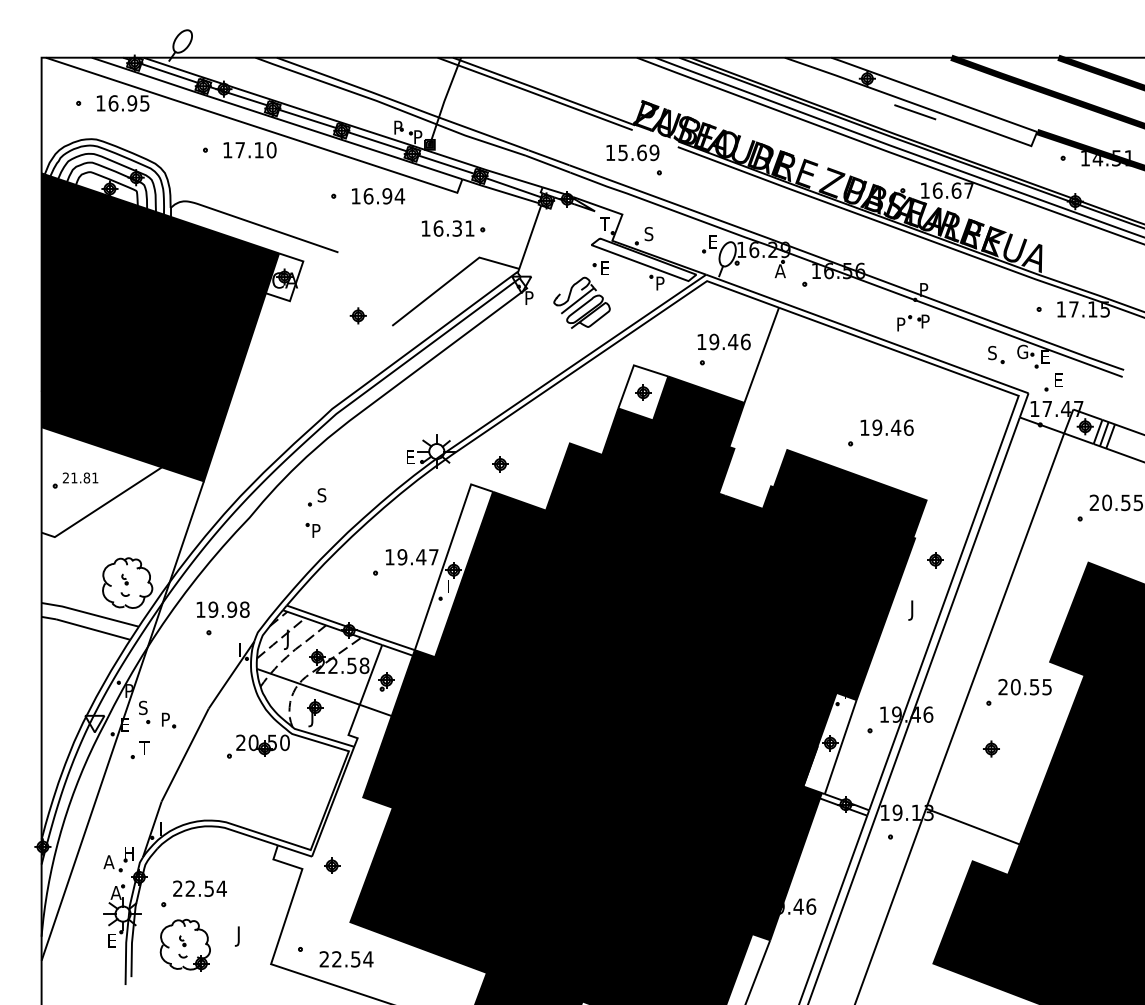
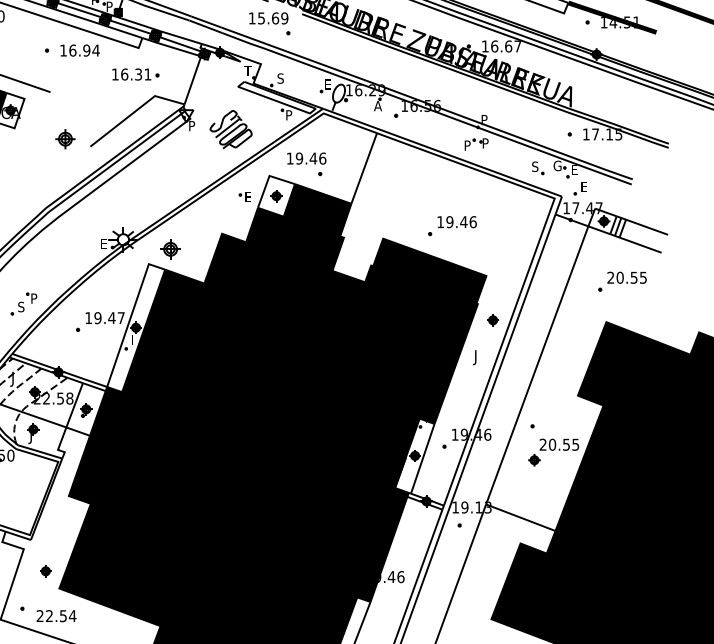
part: (600, 267) -> (244, 196), moved
part: (357, 315) -> (64, 138), size x1.6
text: (723, 341) -> (306, 158), moved
part: (500, 464) -> (170, 249), size x1.6
part: (317, 497) -> (17, 308), moved
text: (1024, 687) -> (558, 445), moved
part: (332, 865) -> (46, 571), moved

